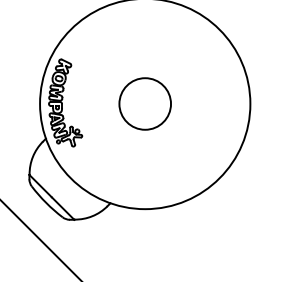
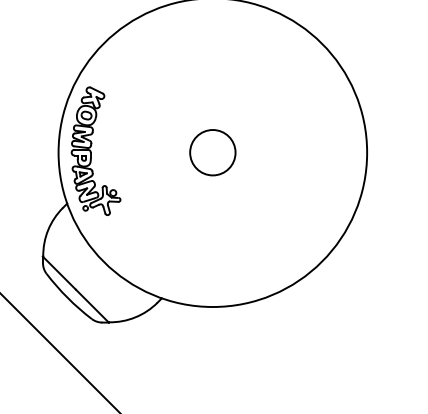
circle: (145, 103) -> (213, 151), size x0.6

